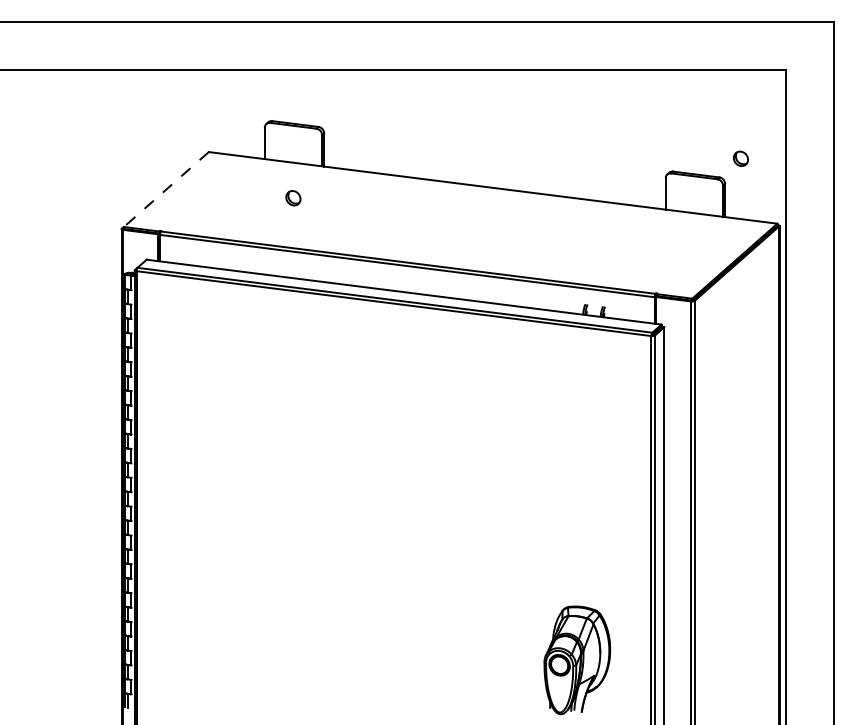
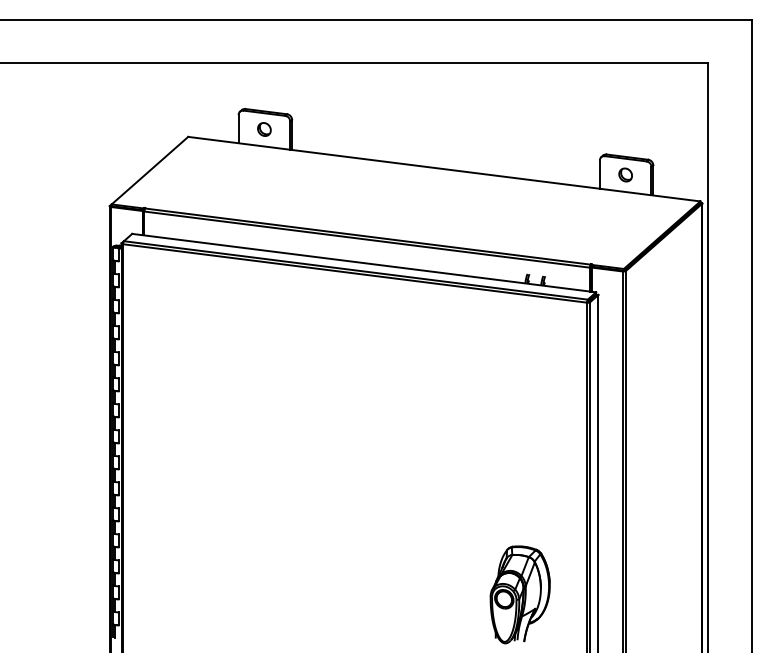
part: (740, 158) -> (625, 174), moved
line: (165, 190) -> (149, 171), dashed -> solid
part: (293, 198) -> (264, 129), moved

